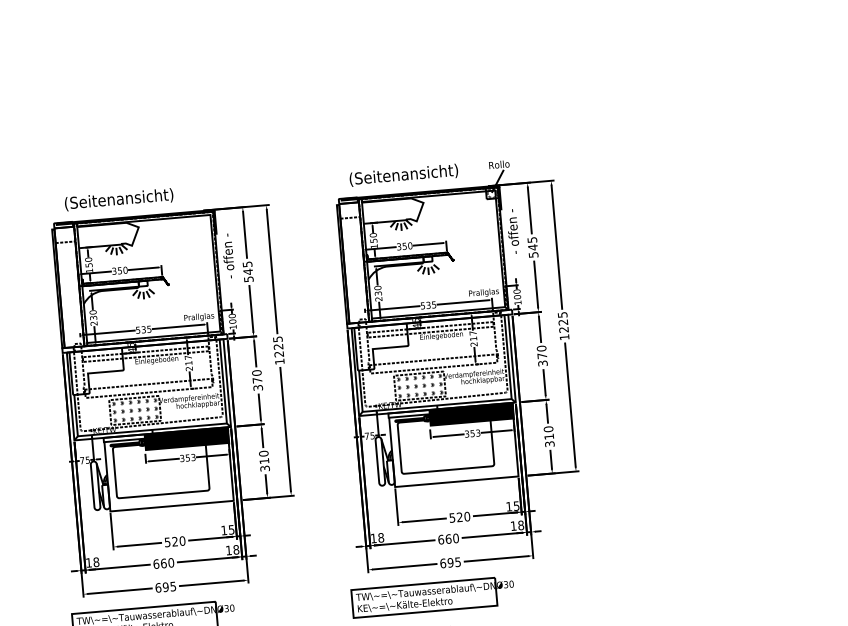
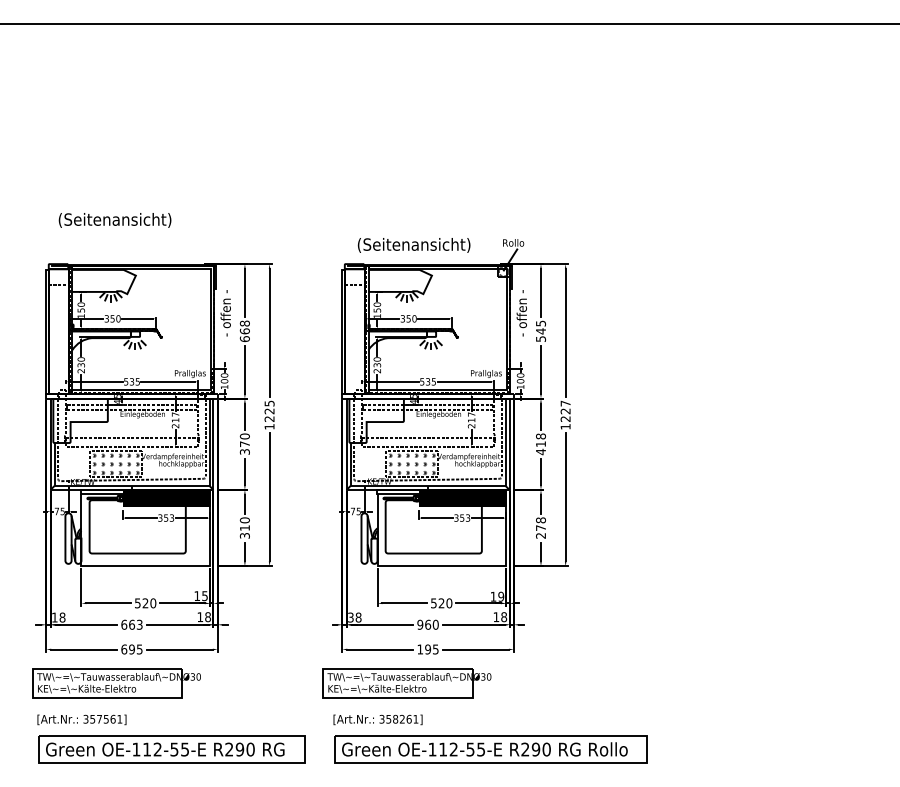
text: (118, 199) -> (114, 220), moved
text: (247, 272) -> (244, 331), 545 -> 668
text: (562, 314) -> (565, 403), 1225 -> 1227
text: (542, 356) -> (541, 444), 370 -> 418
text: (549, 436) -> (541, 527), 310 -> 278
text: (516, 505) -> (501, 596), 15 -> 19
text: (373, 538) -> (350, 617), 18 -> 38
text: (441, 539) -> (420, 624), 660 -> 960
text: (170, 562) -> (139, 624), 660 -> 663
text: (443, 563) -> (420, 649), 695 -> 195

